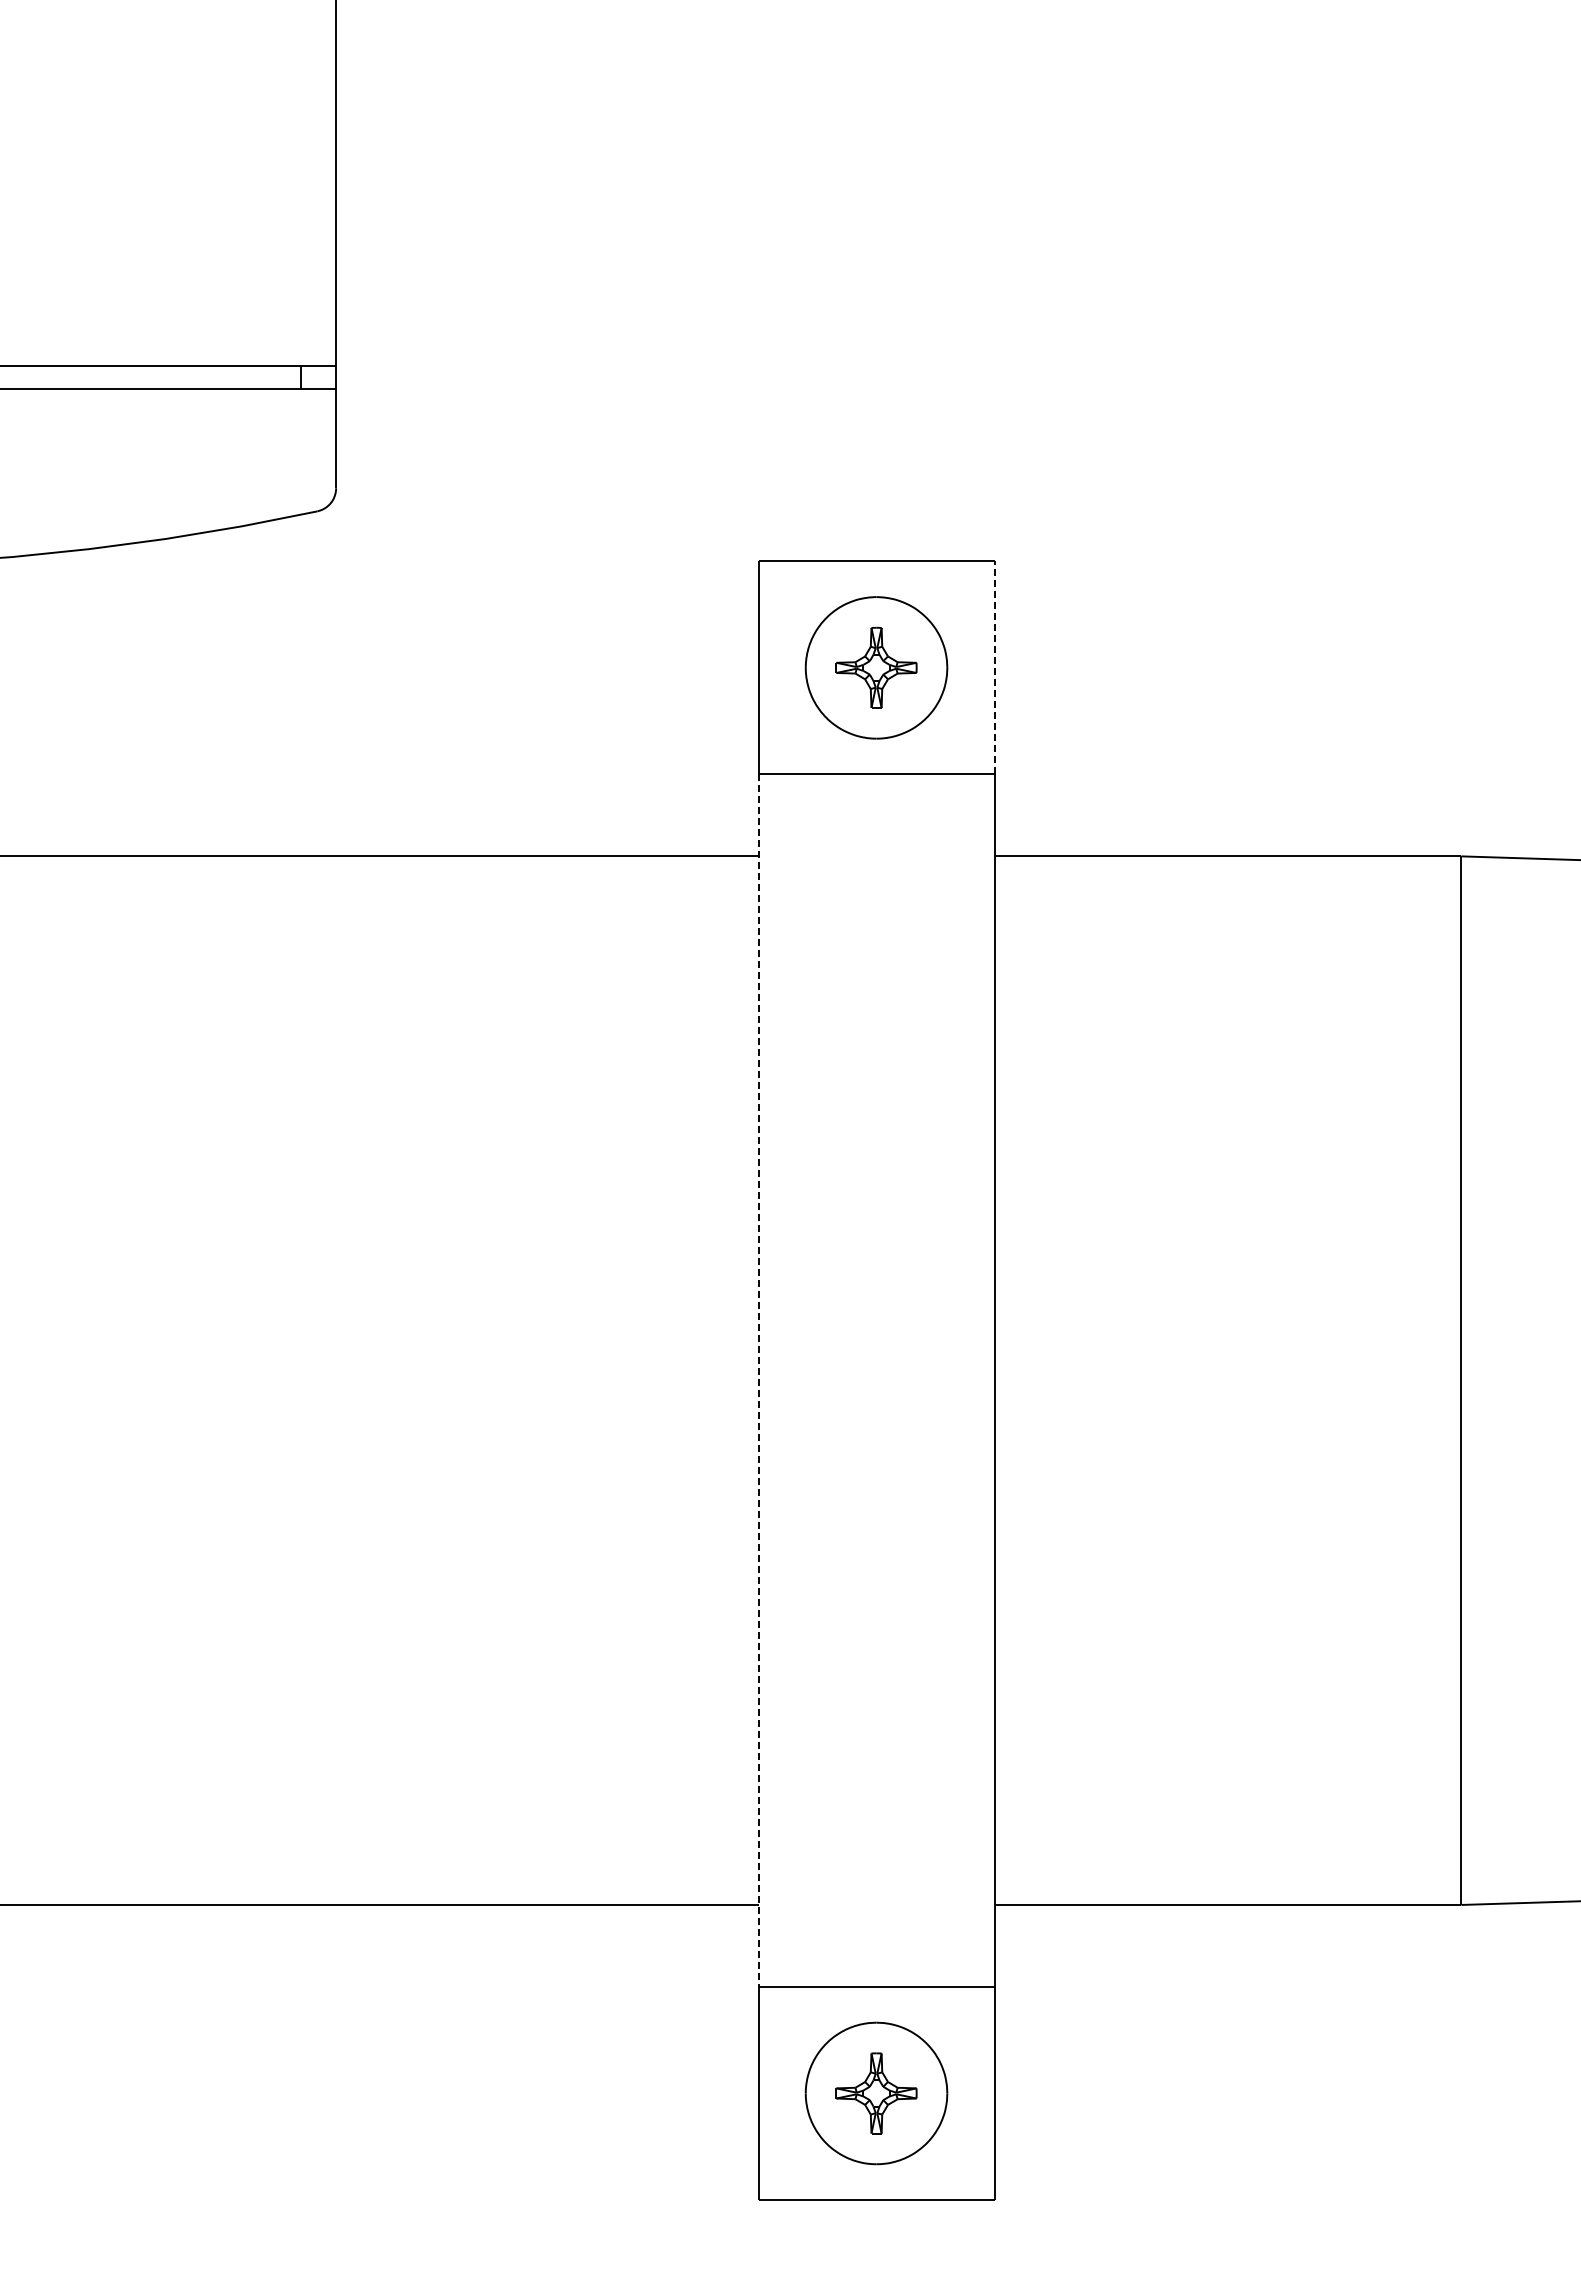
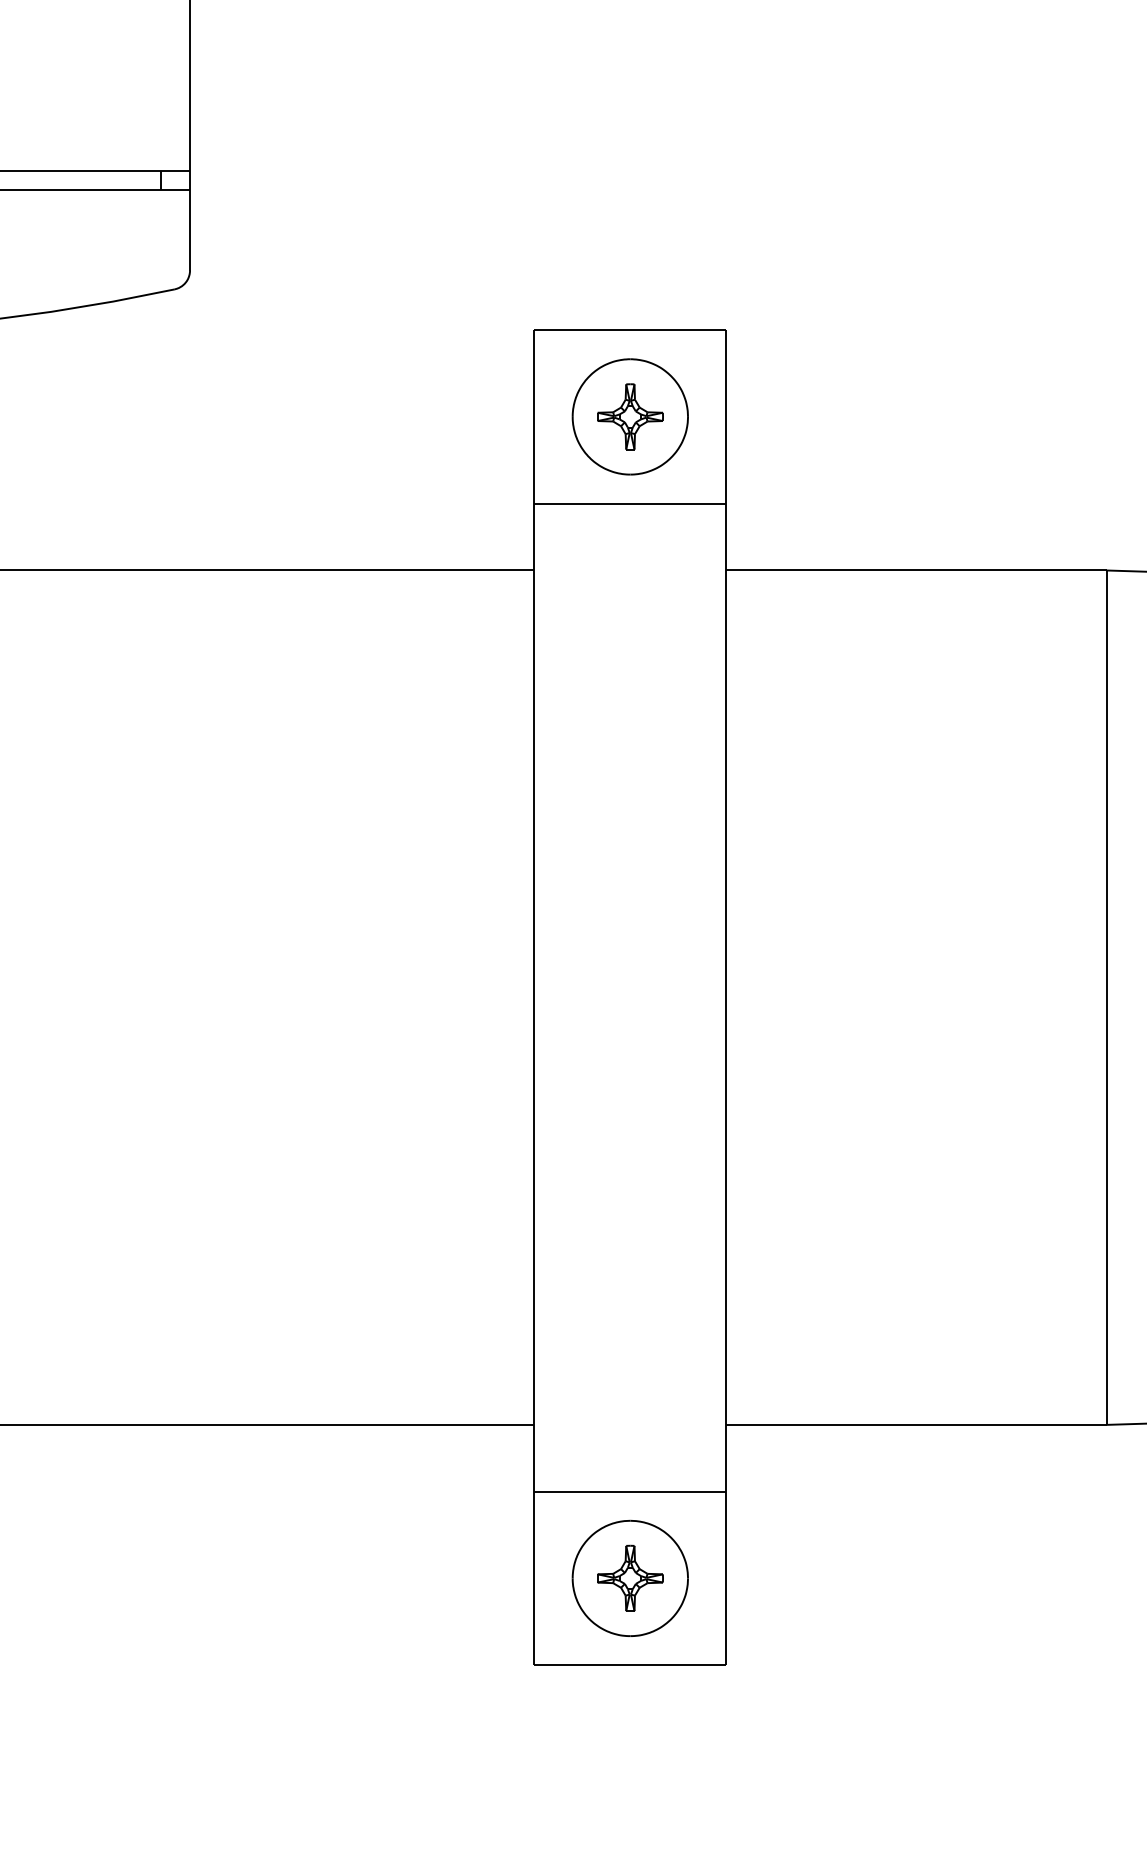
line: (994, 667) -> (726, 416), dashed -> solid
line: (758, 1381) -> (534, 998), dashed -> solid

